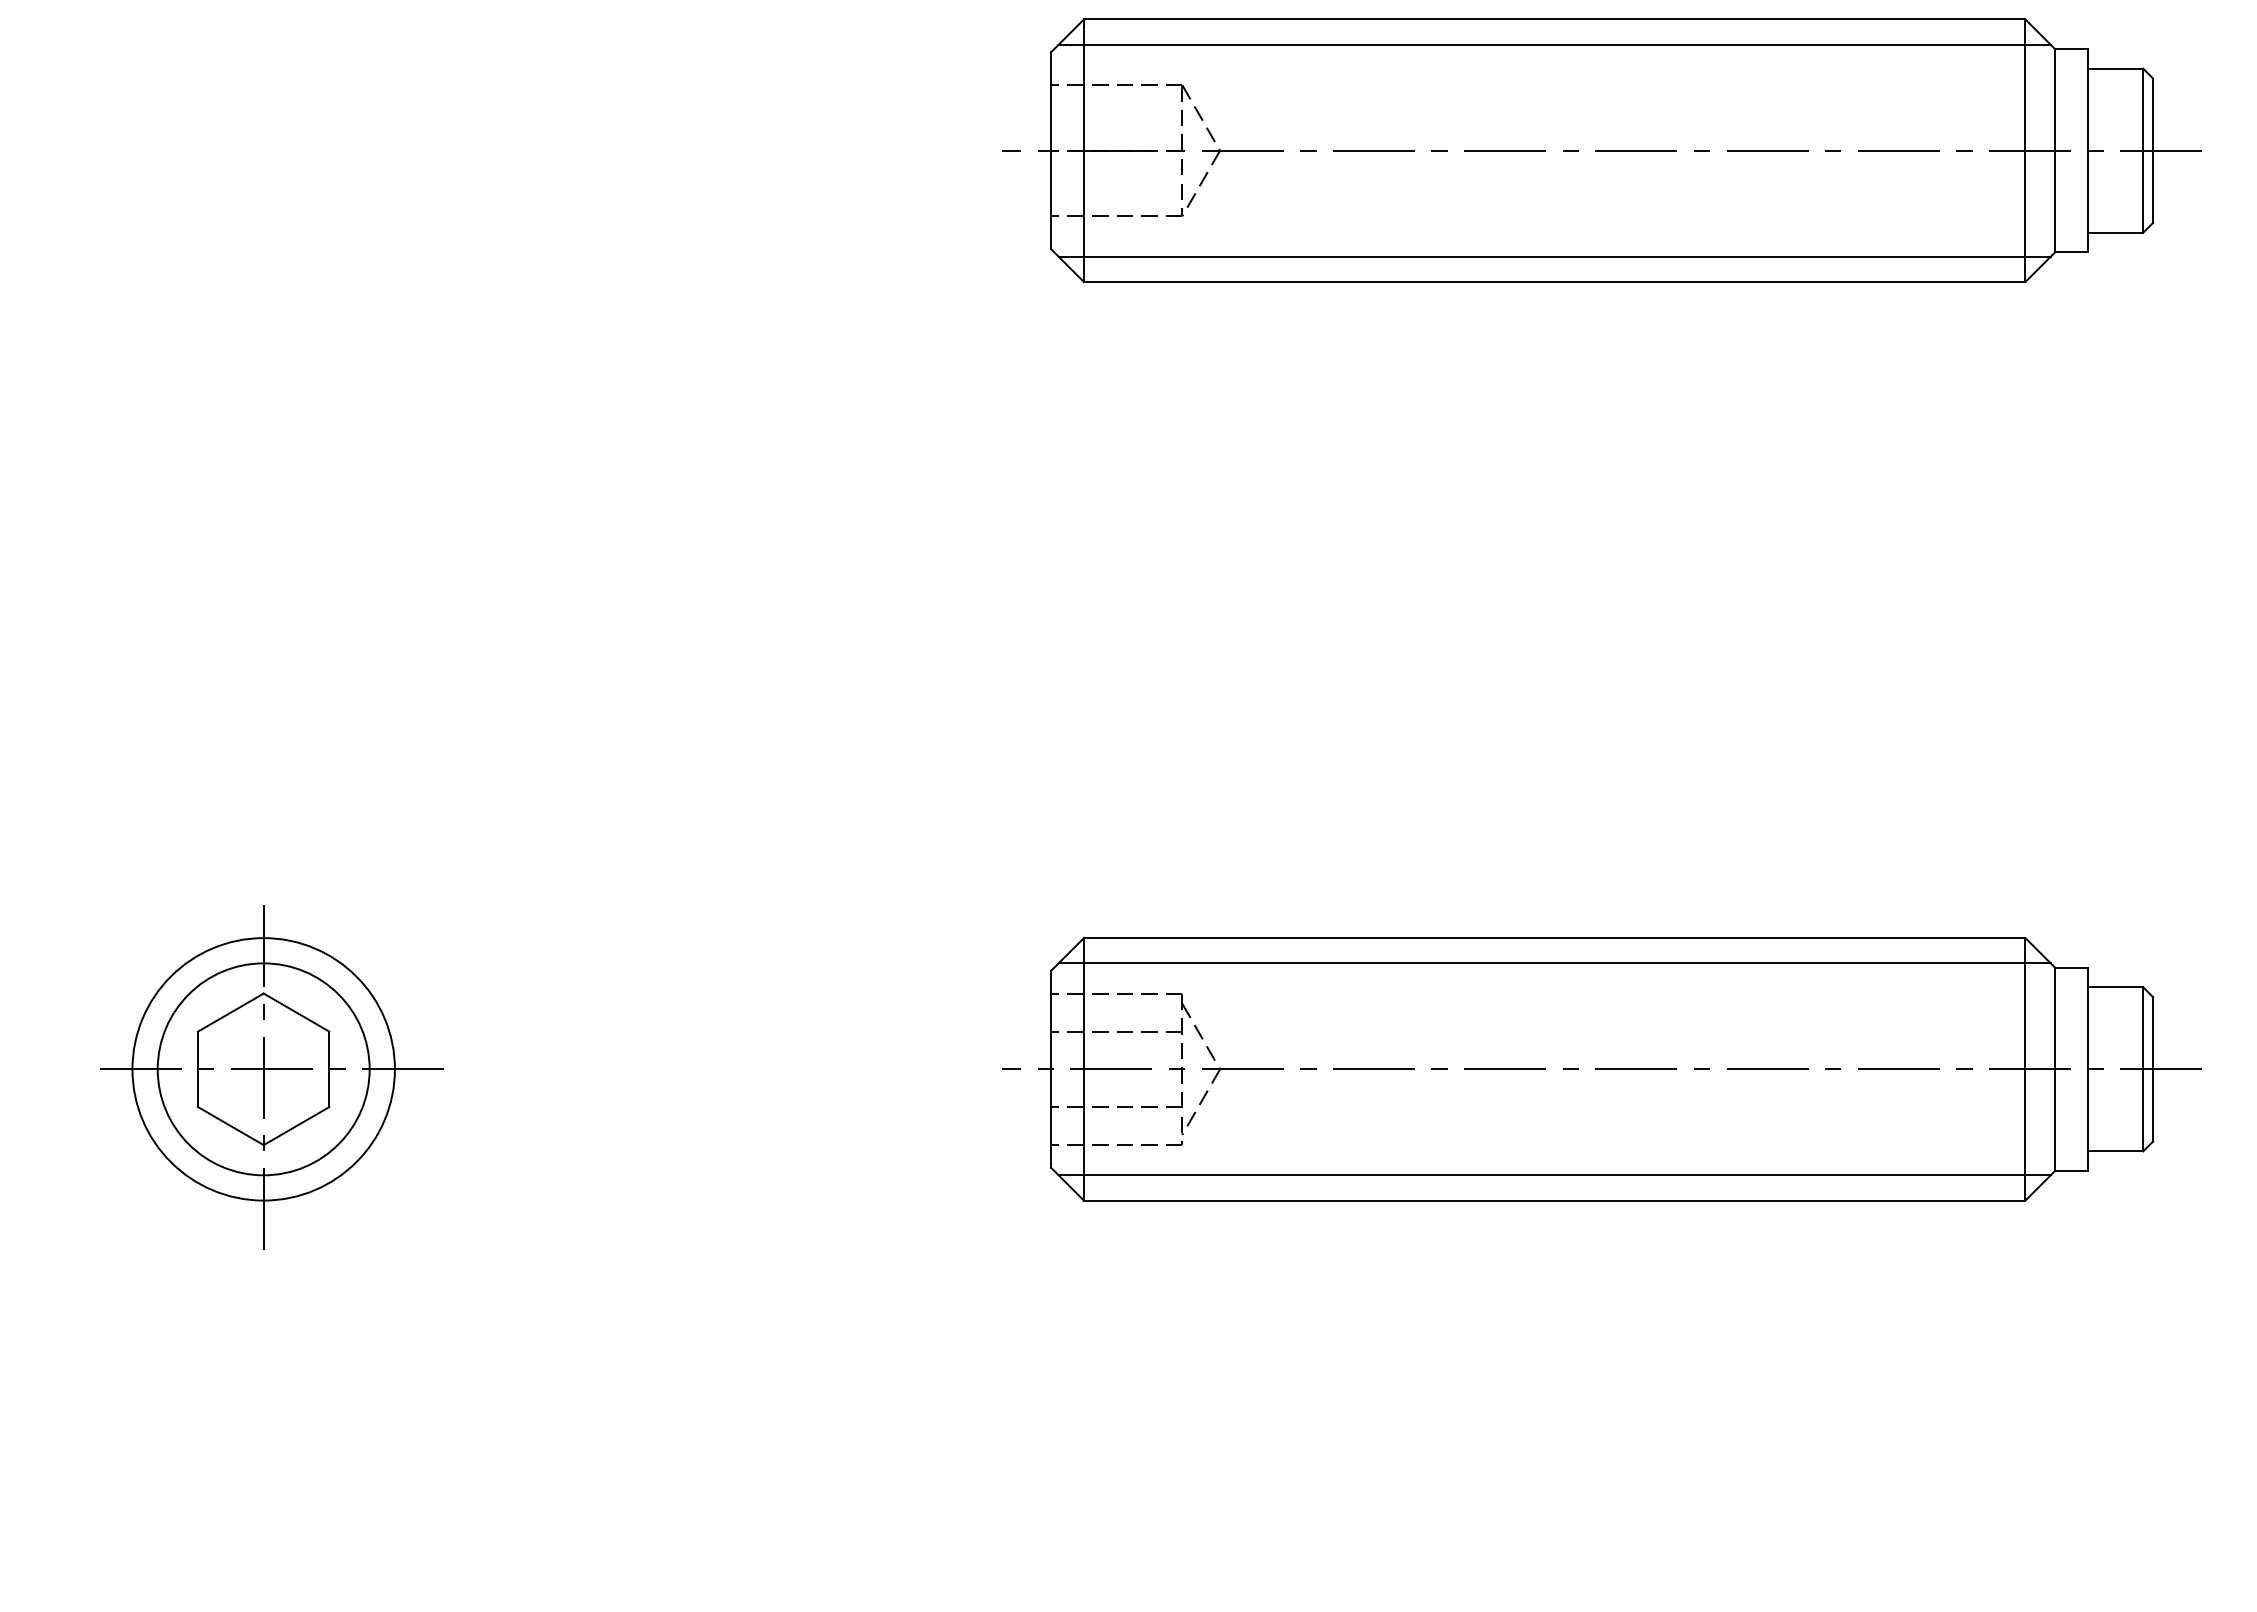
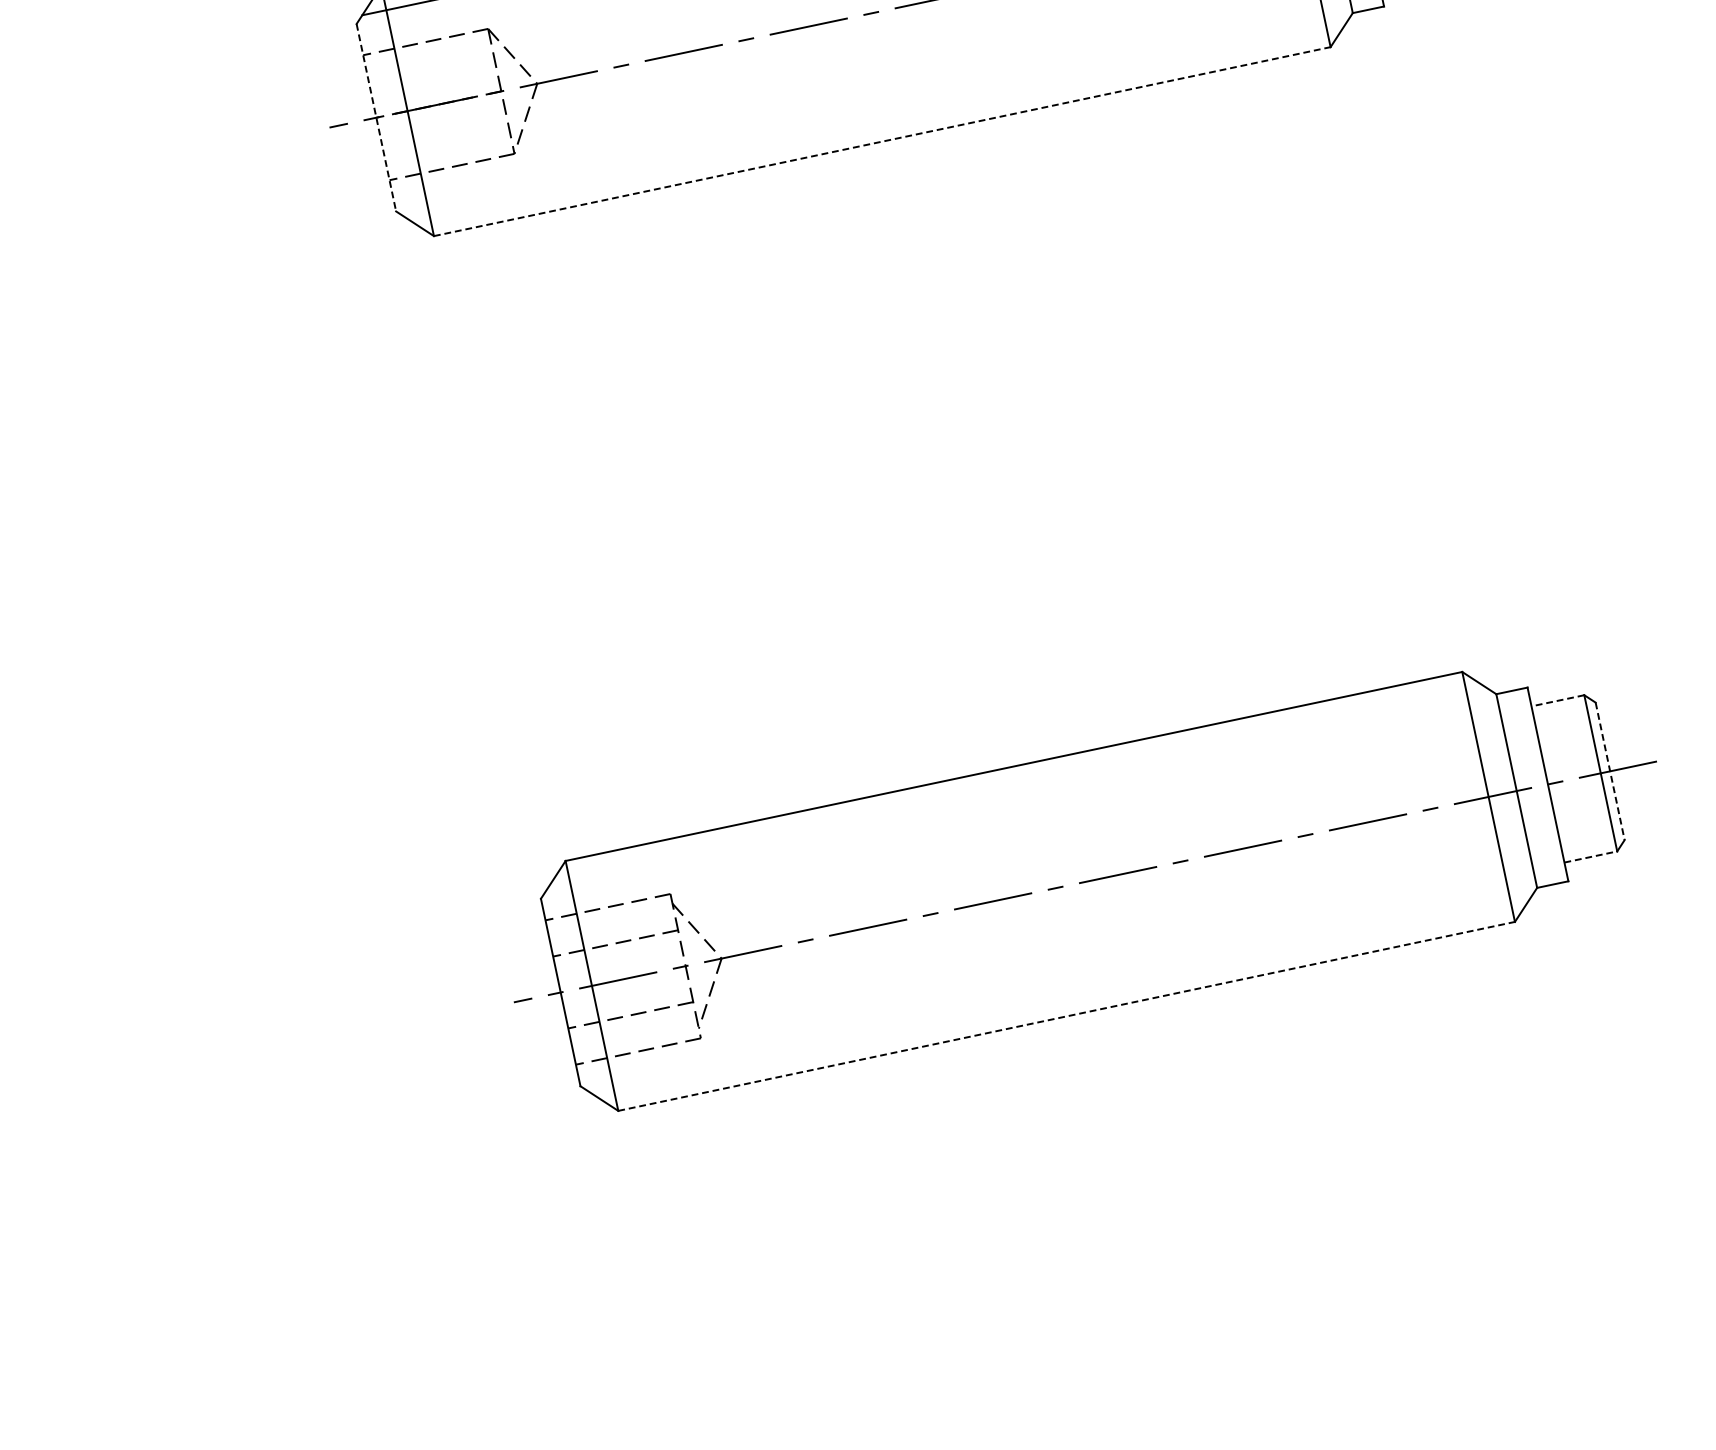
line: (1051, 151) -> (376, 118), solid -> dashed
line: (1554, 256) -> (877, 117), removed
line: (1554, 281) -> (882, 141), solid -> dashed
line: (1554, 963) -> (1018, 790), removed
line: (2115, 987) -> (1557, 700), solid -> dashed
line: (2153, 1069) -> (1610, 771), solid -> dashed
line: (2115, 1151) -> (1590, 857), solid -> dashed
line: (1554, 1175) -> (1061, 992), removed
line: (1554, 1200) -> (1066, 1016), solid -> dashed

